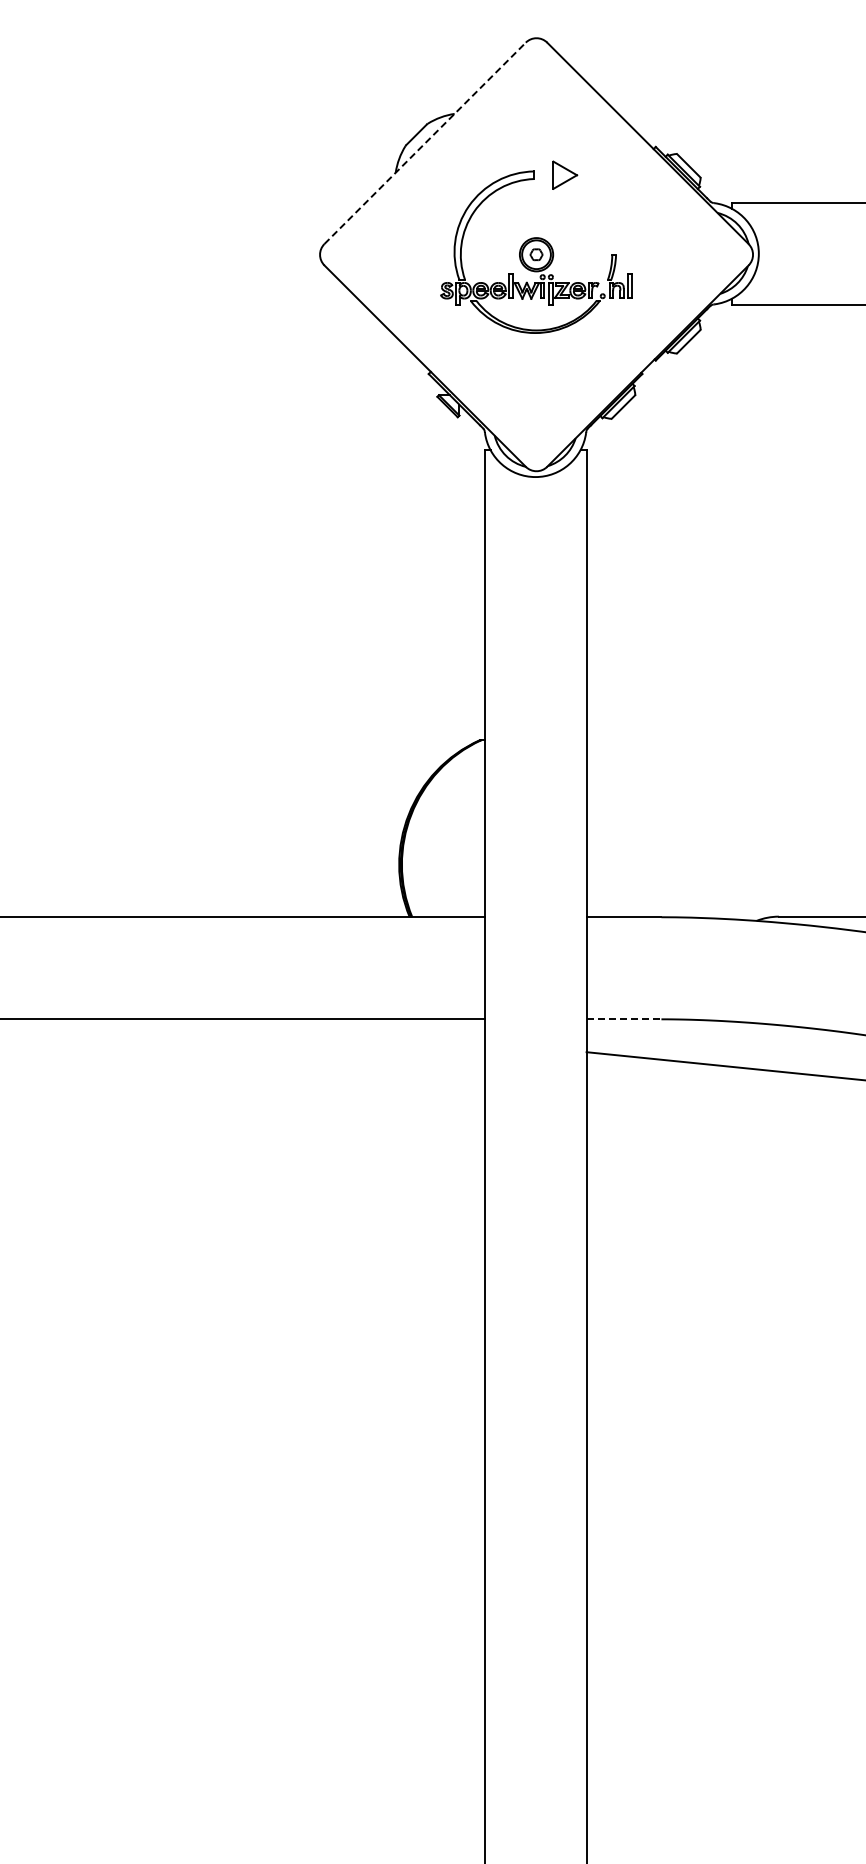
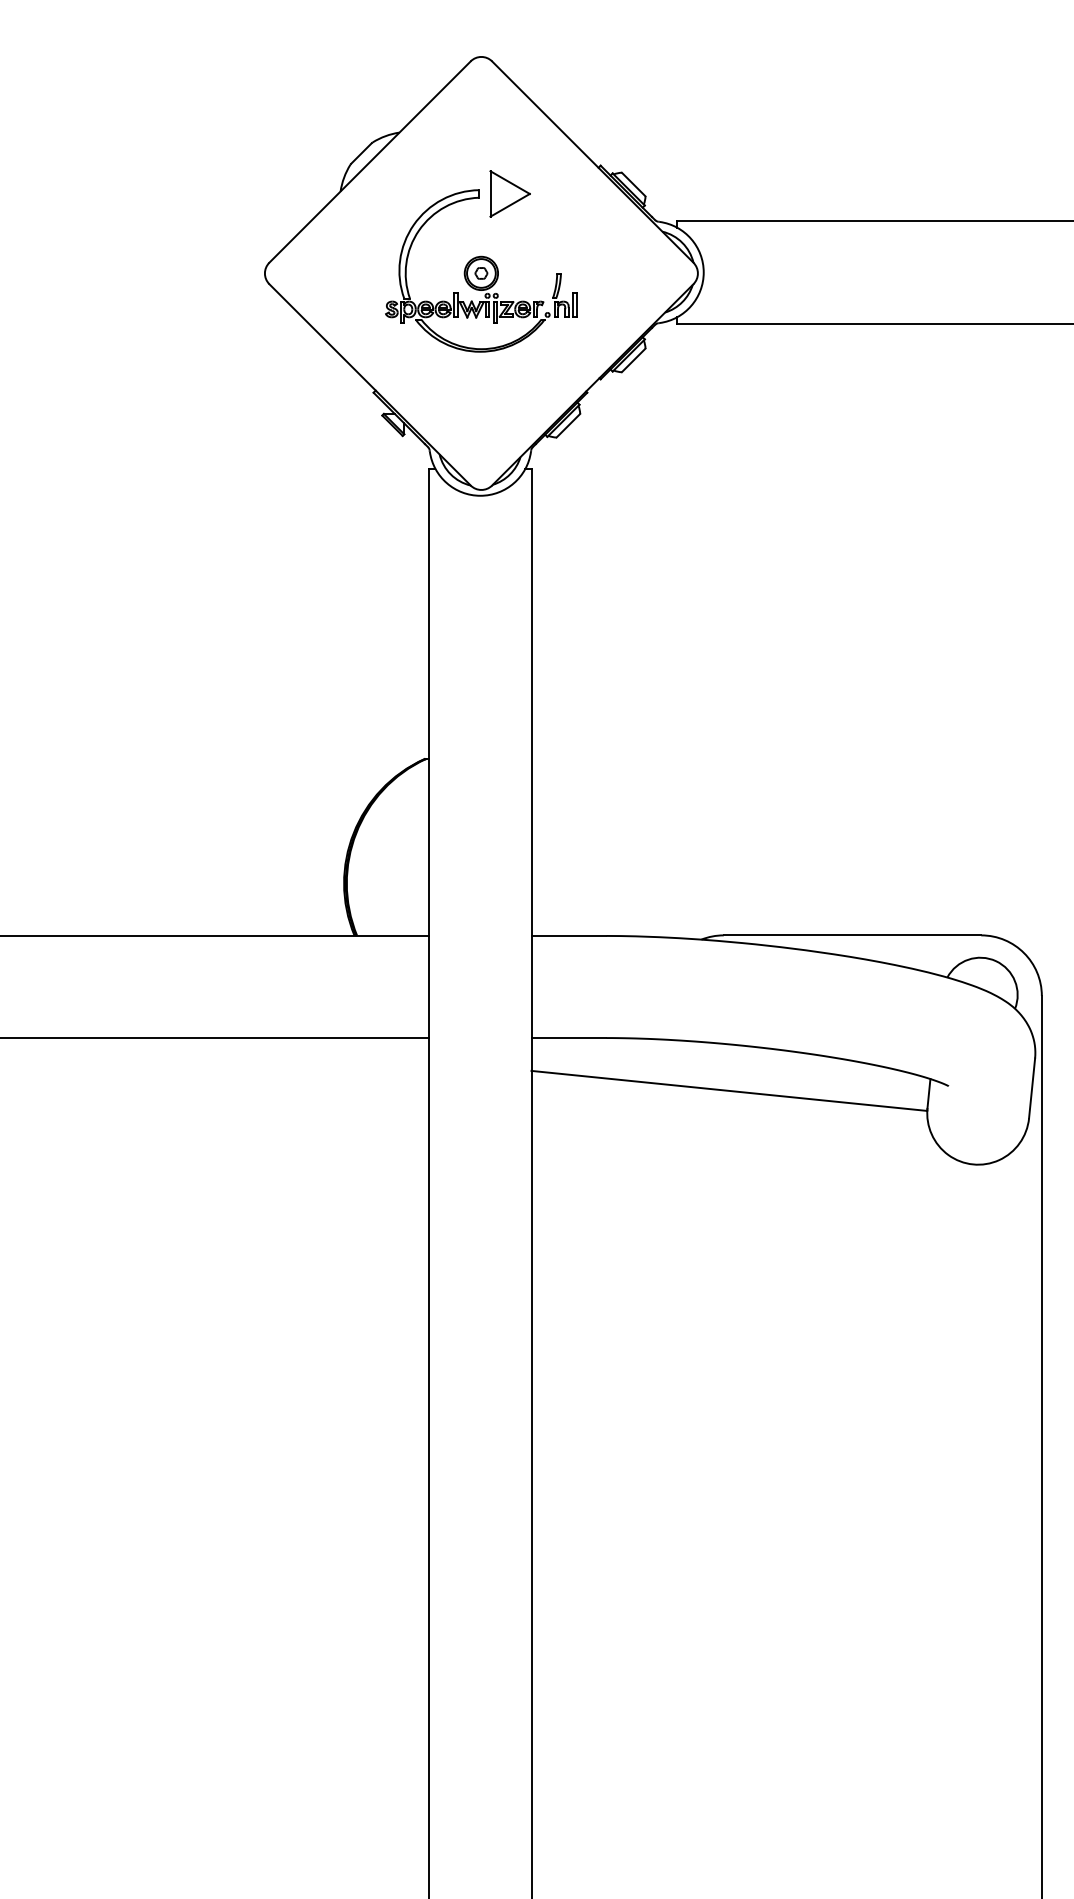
line: (425, 142) -> (370, 161), dashed -> solid
part: (564, 174) -> (509, 193), size x1.67
line: (624, 1019) -> (569, 1038), dashed -> solid

